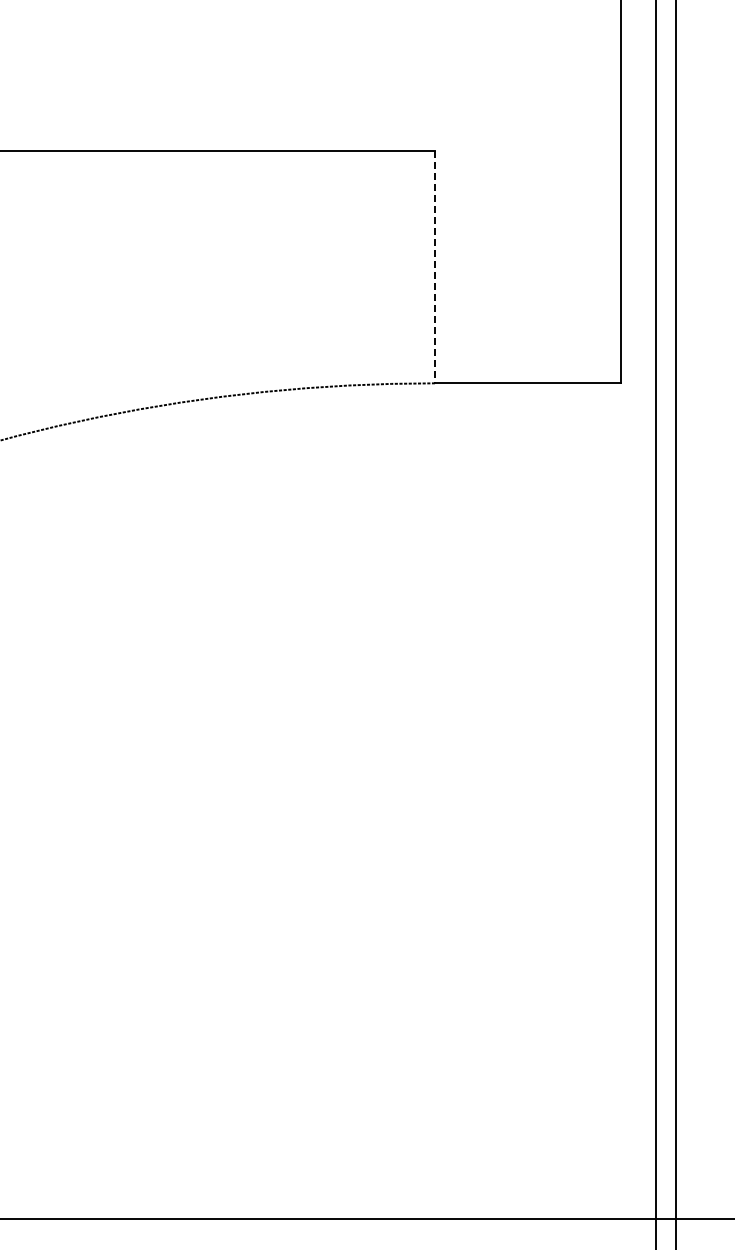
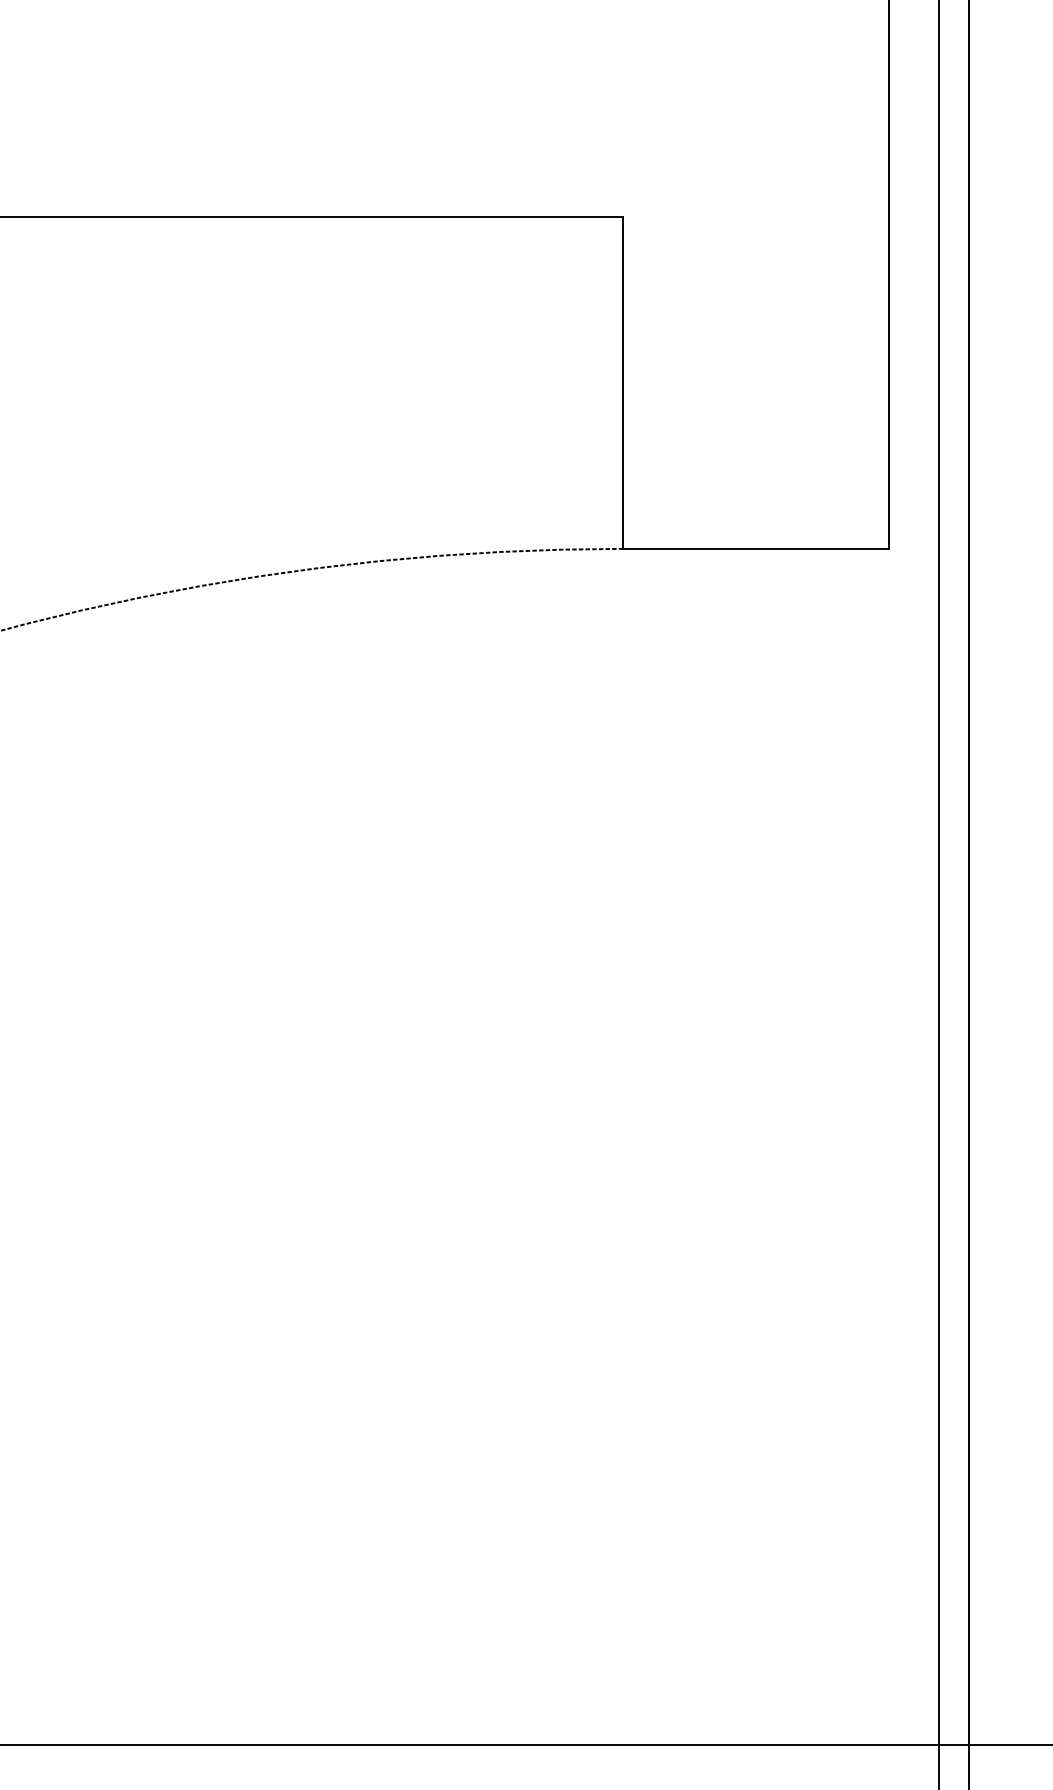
line: (435, 267) -> (623, 382), dashed -> solid

